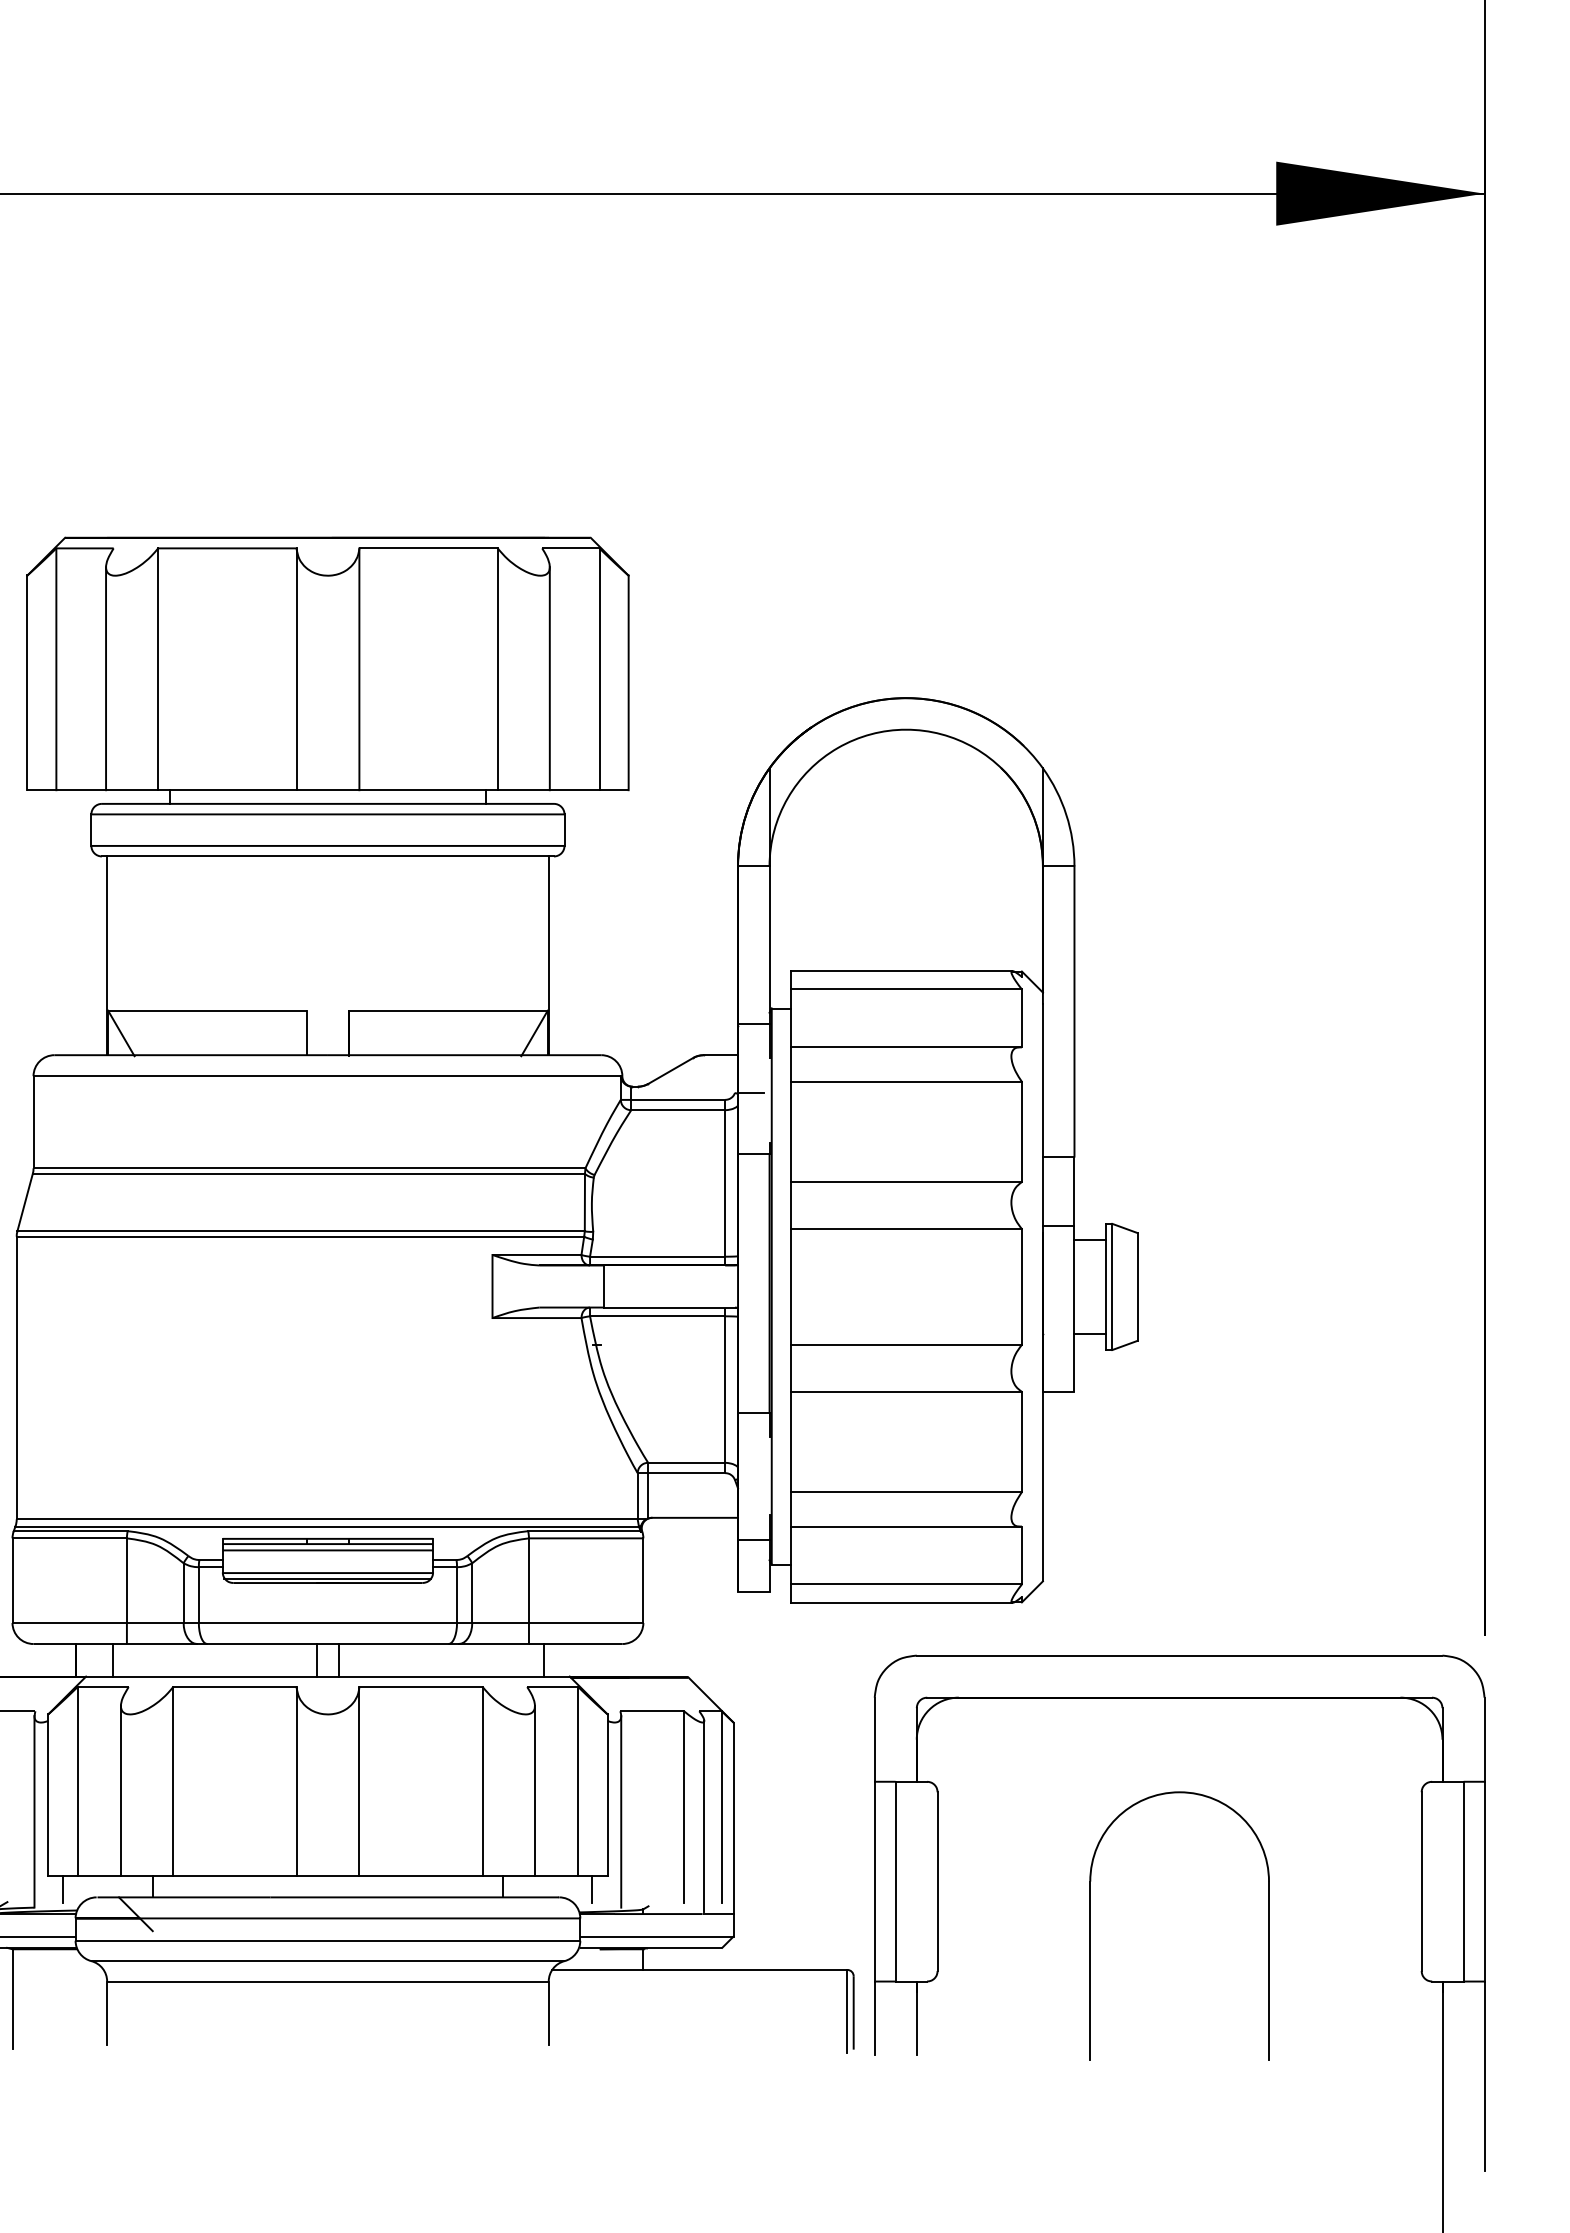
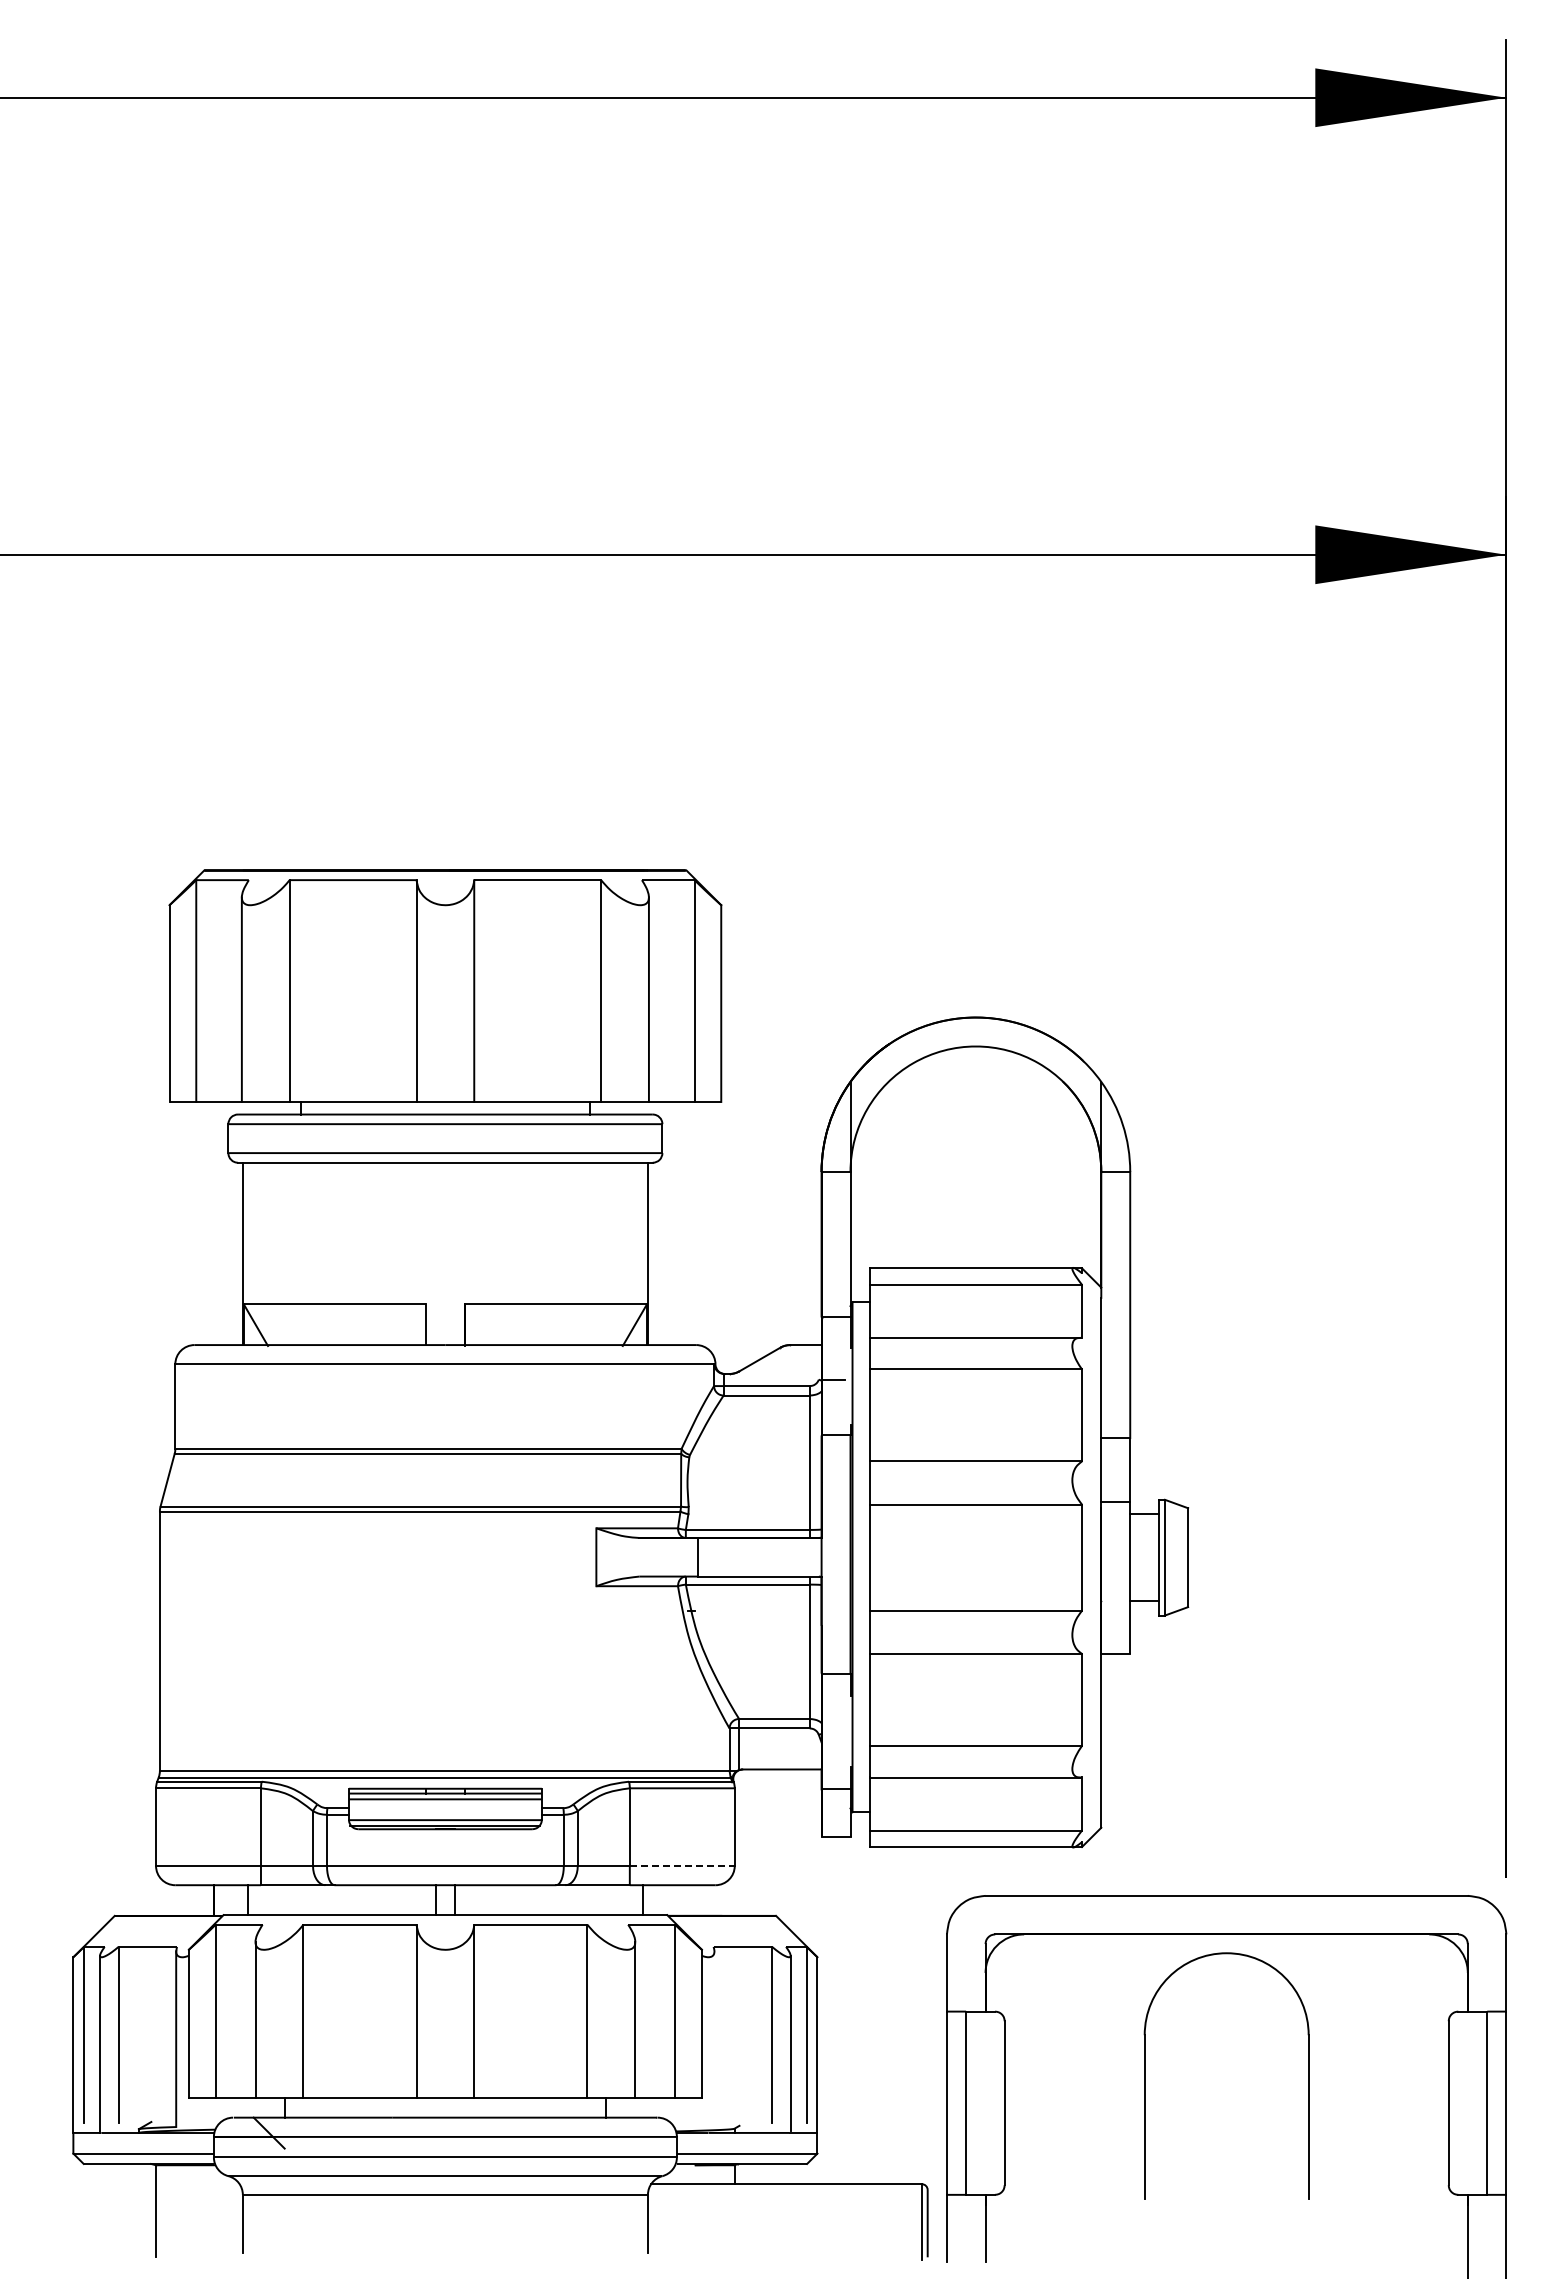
line: (586, 1622) -> (682, 1865), solid -> dashed
line: (621, 1812) -> (714, 2039), removed
line: (63, 1889) -> (202, 2110), removed
line: (591, 1889) -> (687, 2110), removed
part: (1091, 1925) -> (1145, 2075), moved

